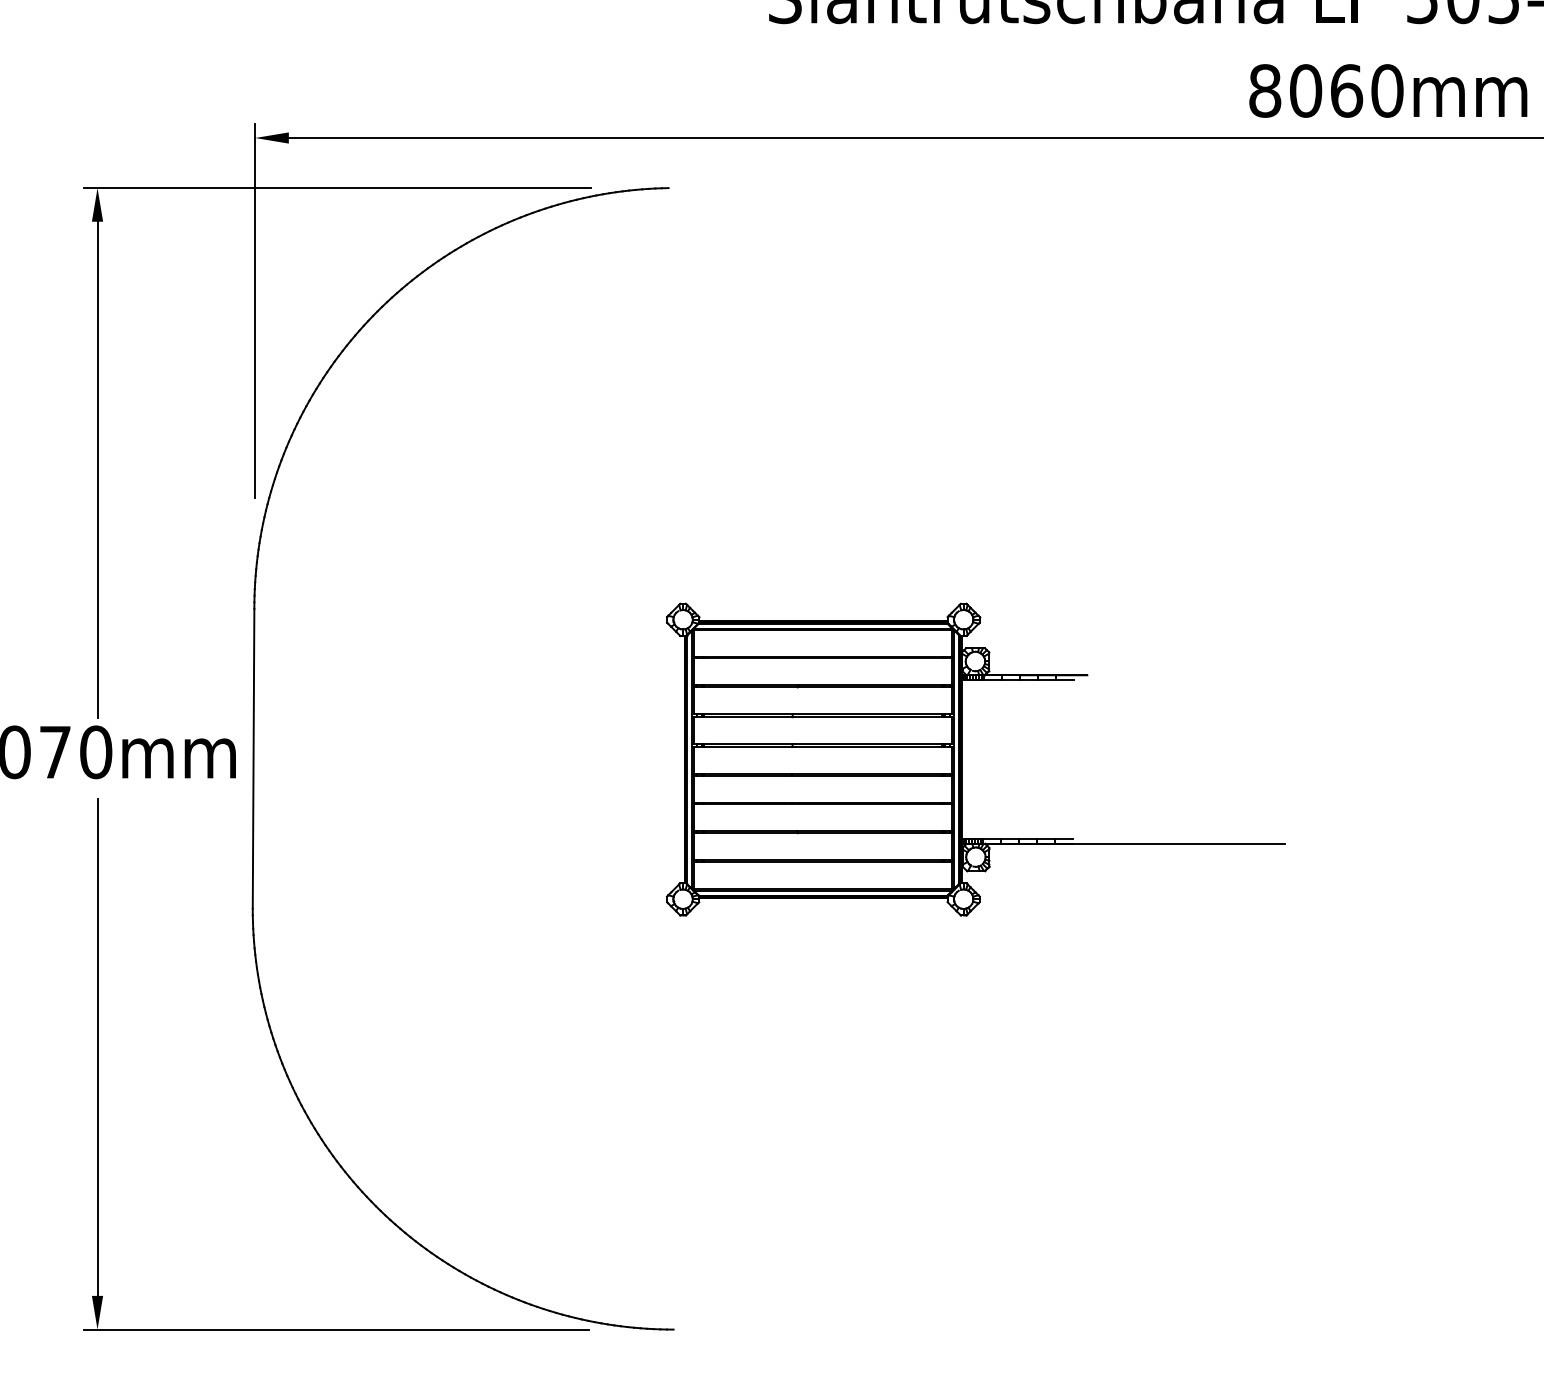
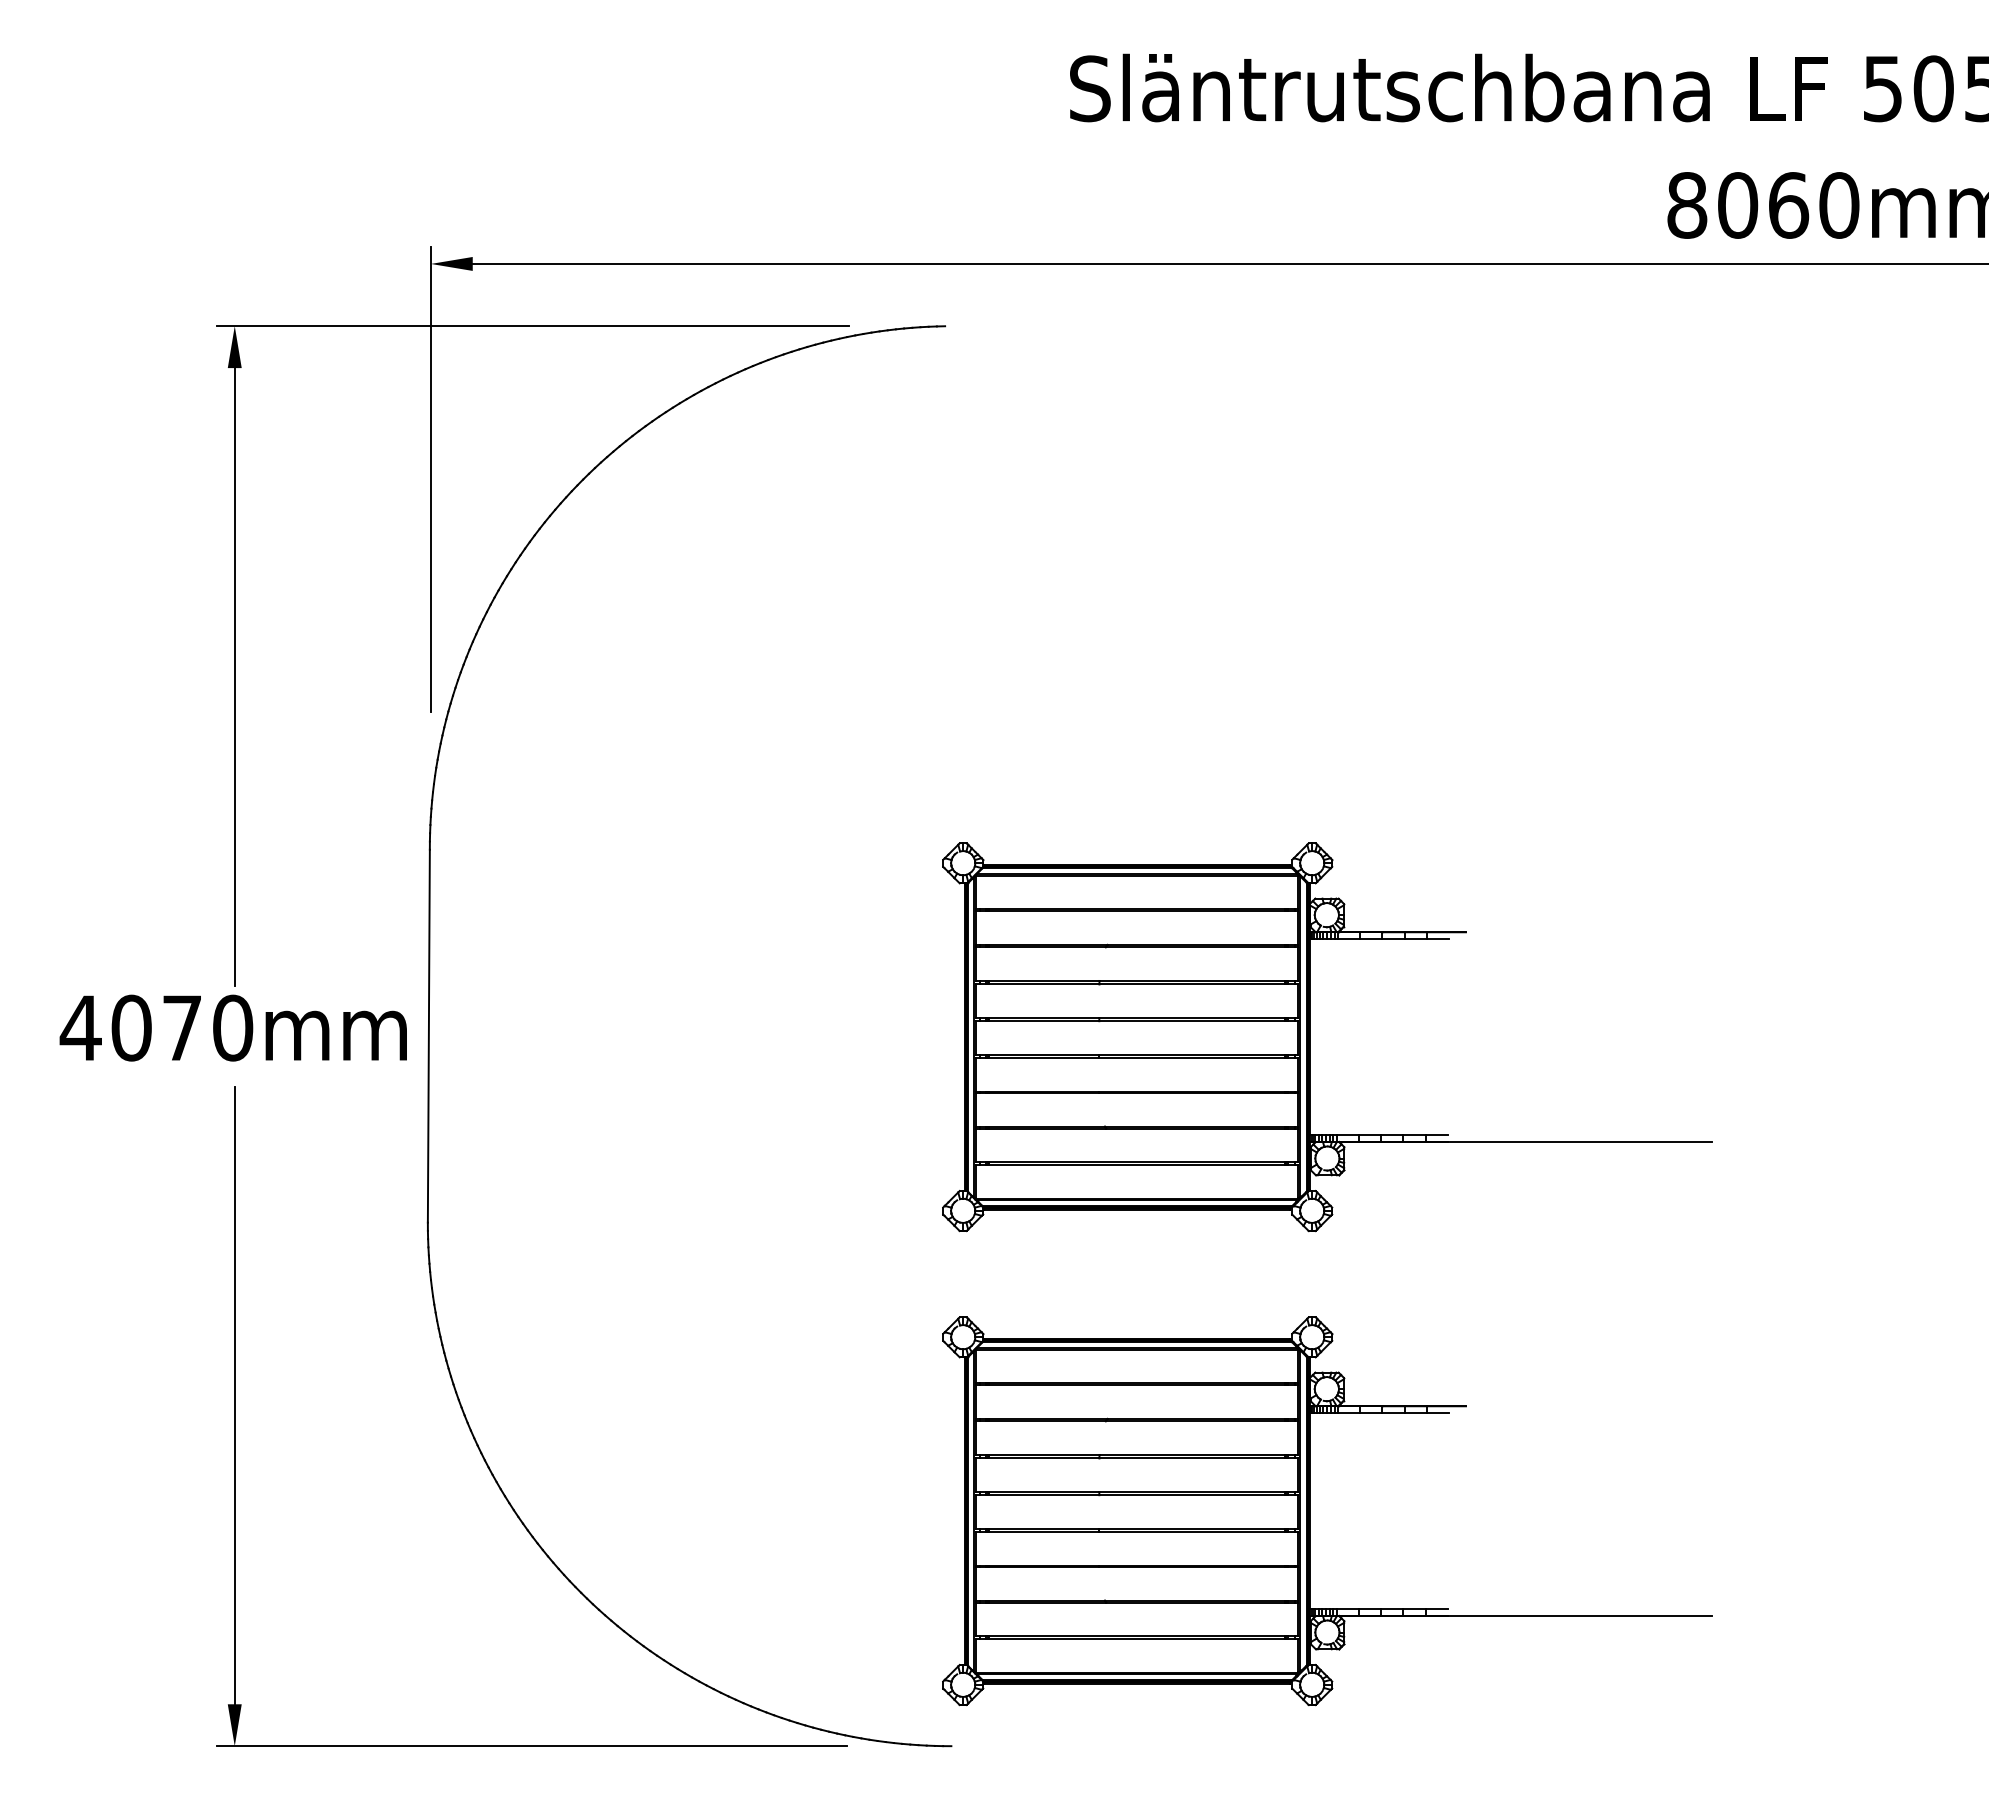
part: (962, 1140) -> (1310, 1511), added

